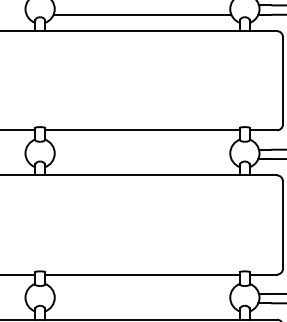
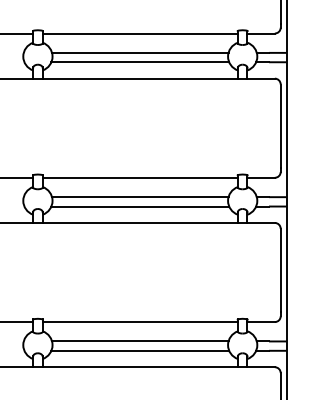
line: (142, 5) -> (140, 52), added
line: (142, 150) -> (140, 197), added
line: (142, 159) -> (140, 206), added
line: (142, 294) -> (140, 341), added
line: (142, 303) -> (140, 350), added

